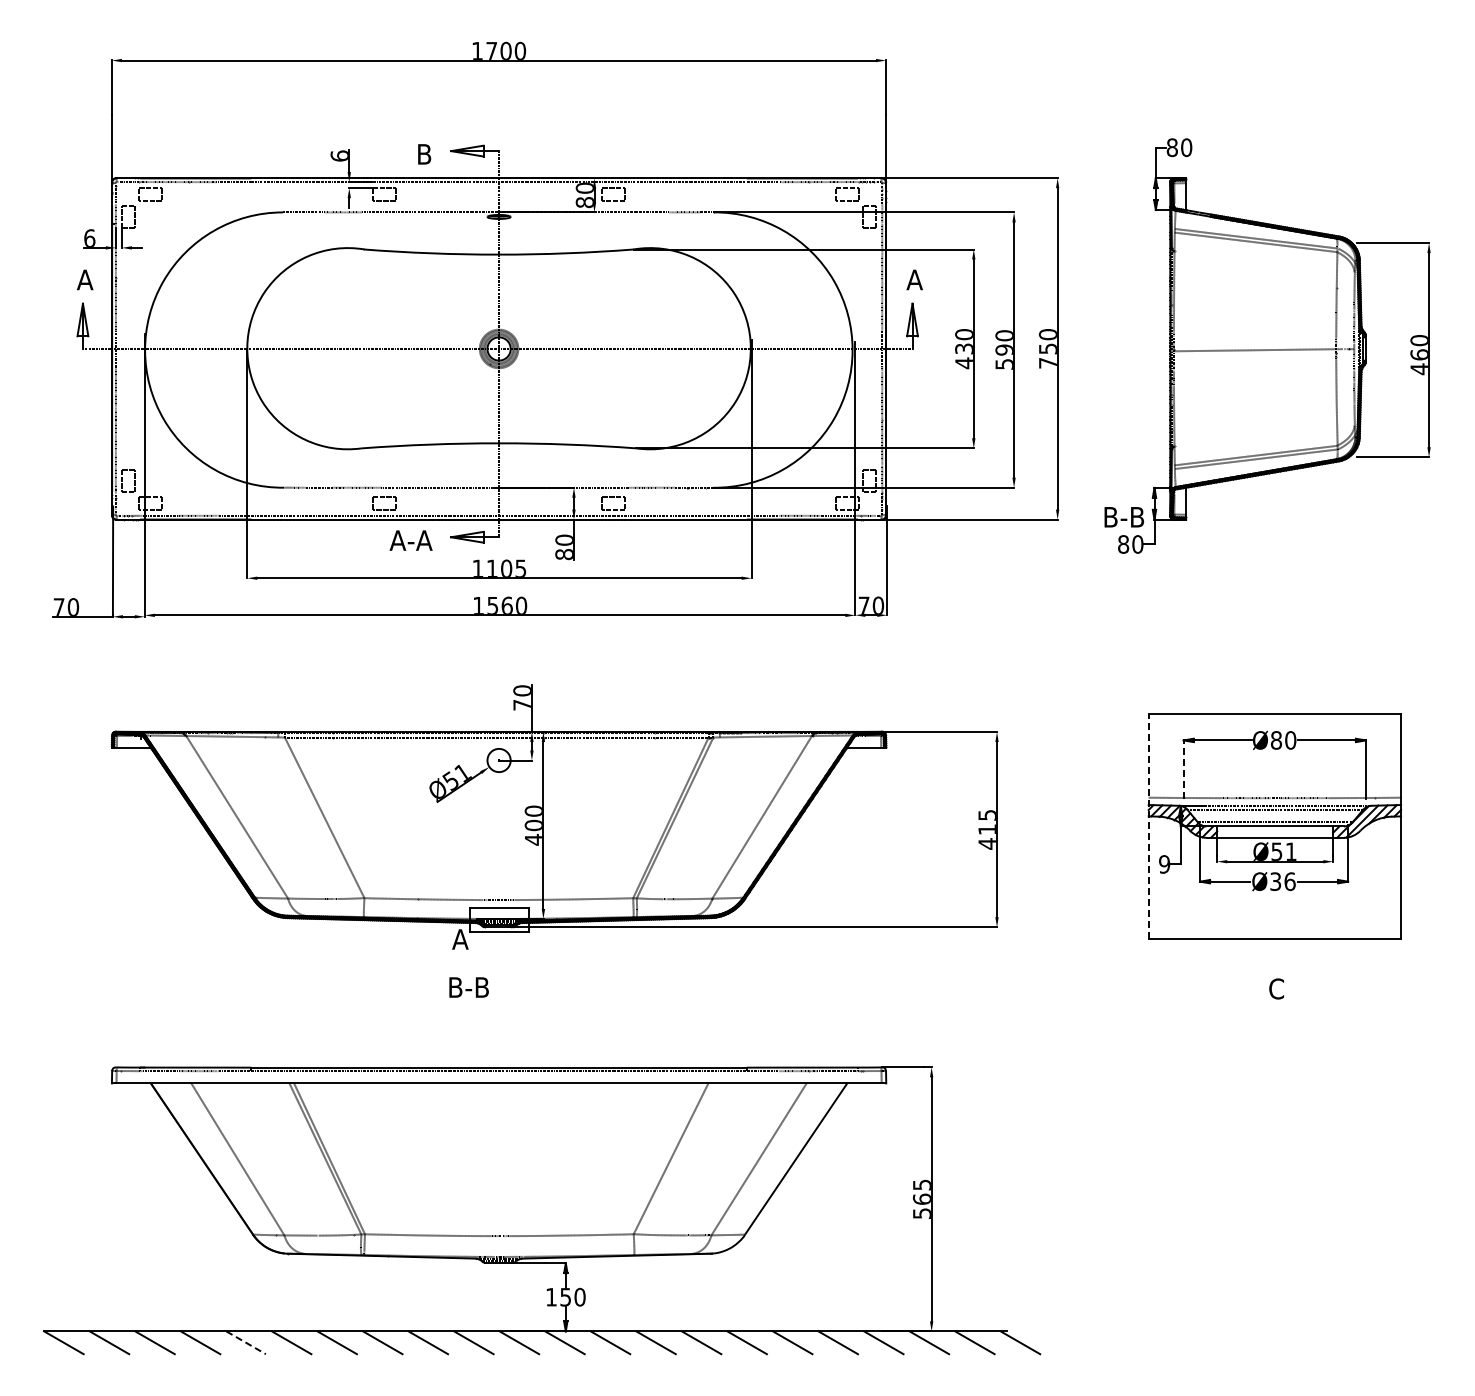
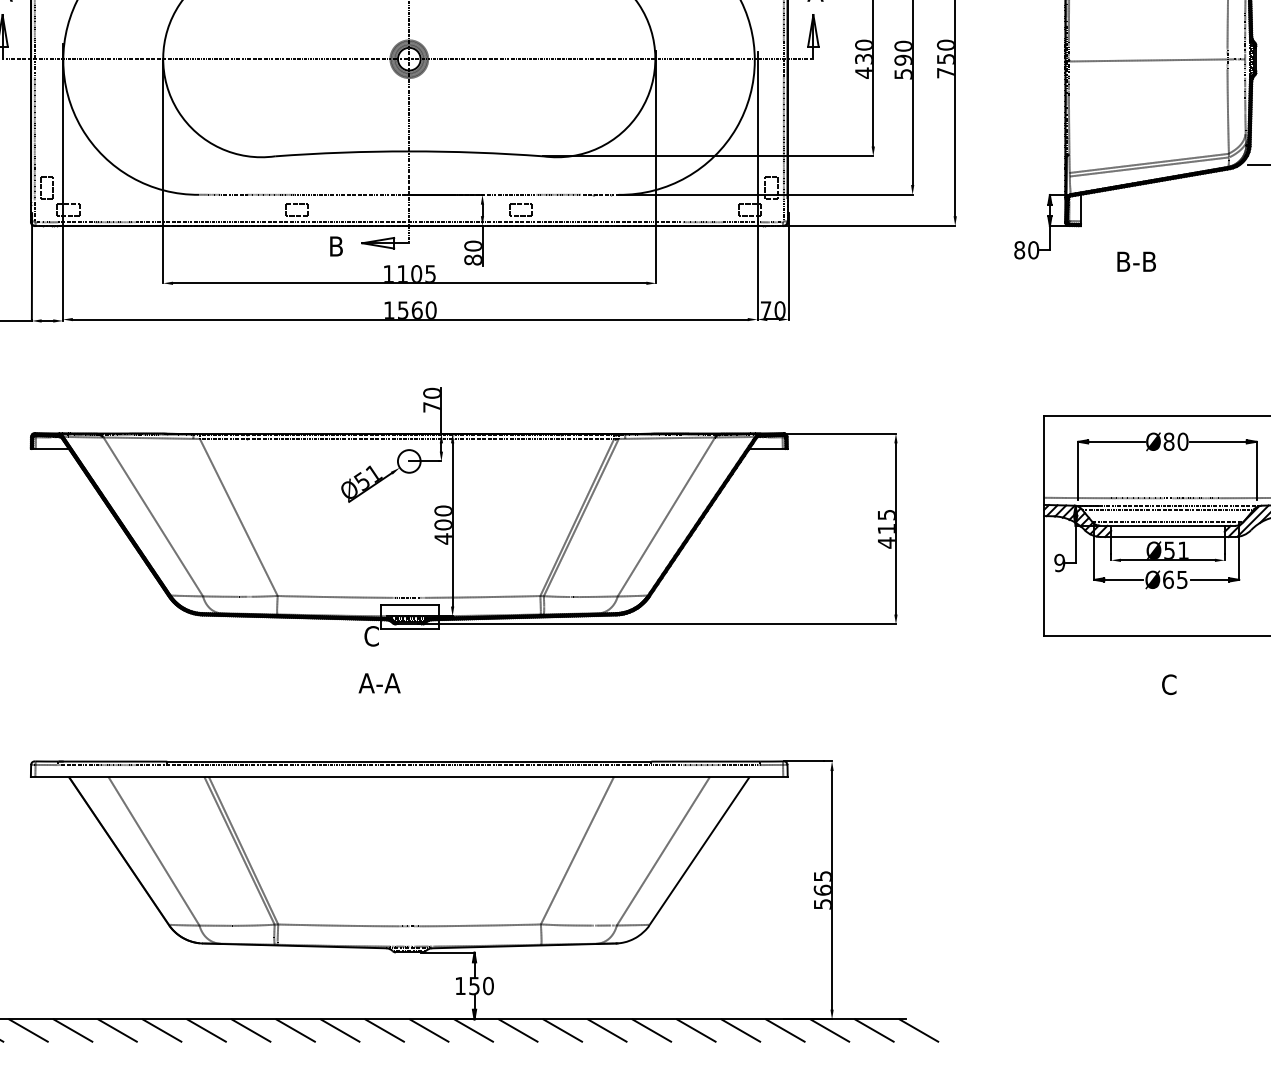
text: (1124, 517) -> (1136, 262), moved
text: (410, 540) -> (322, 246), A-A -> B
line: (1183, 769) -> (1078, 470), dashed -> solid
line: (1148, 826) -> (1044, 525), dashed -> solid
text: (1282, 881) -> (1175, 579), Ø36 -> Ø65
text: (460, 939) -> (371, 636), A -> C
text: (468, 987) -> (379, 683), B-B -> A-A
line: (246, 1342) -> (162, 1030), dashed -> solid

